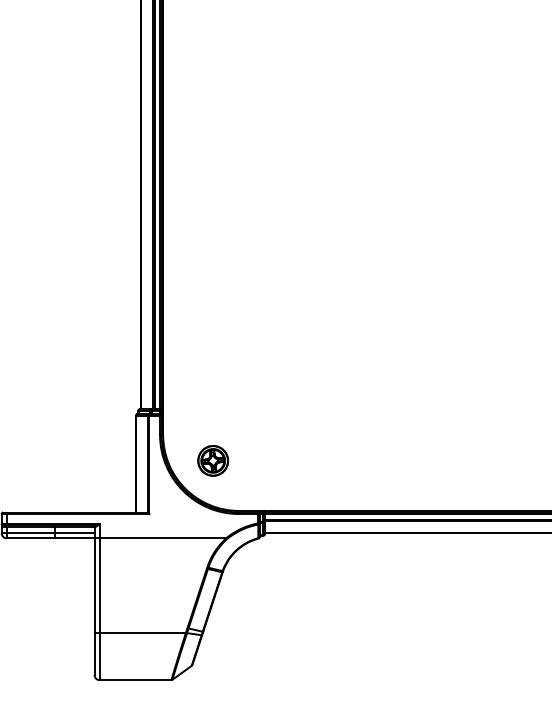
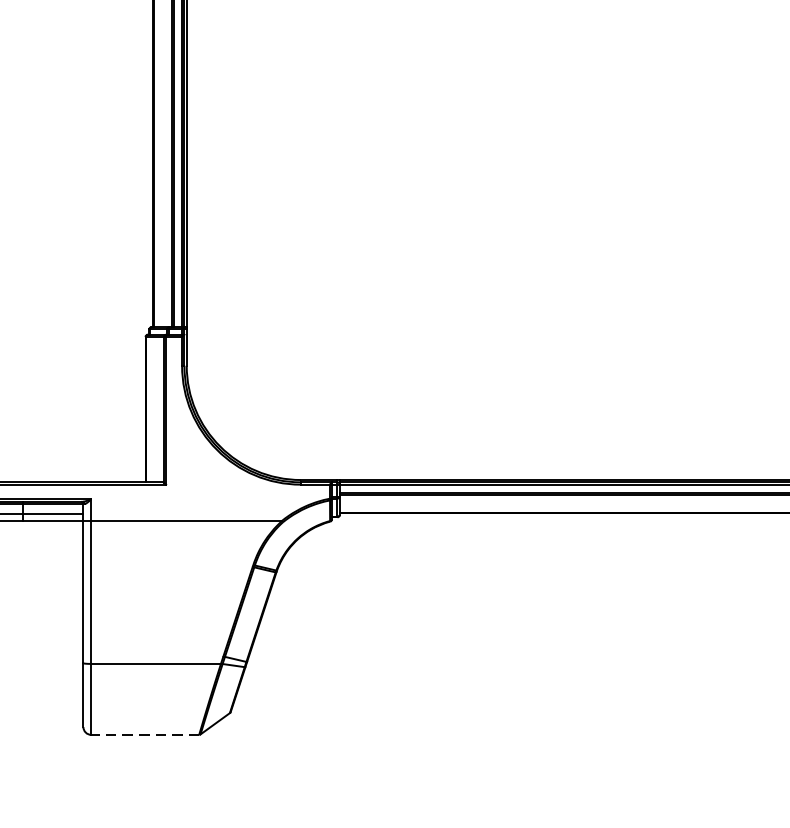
part: (213, 460) -> (262, 404), removed
line: (135, 680) -> (145, 735), solid -> dashed

